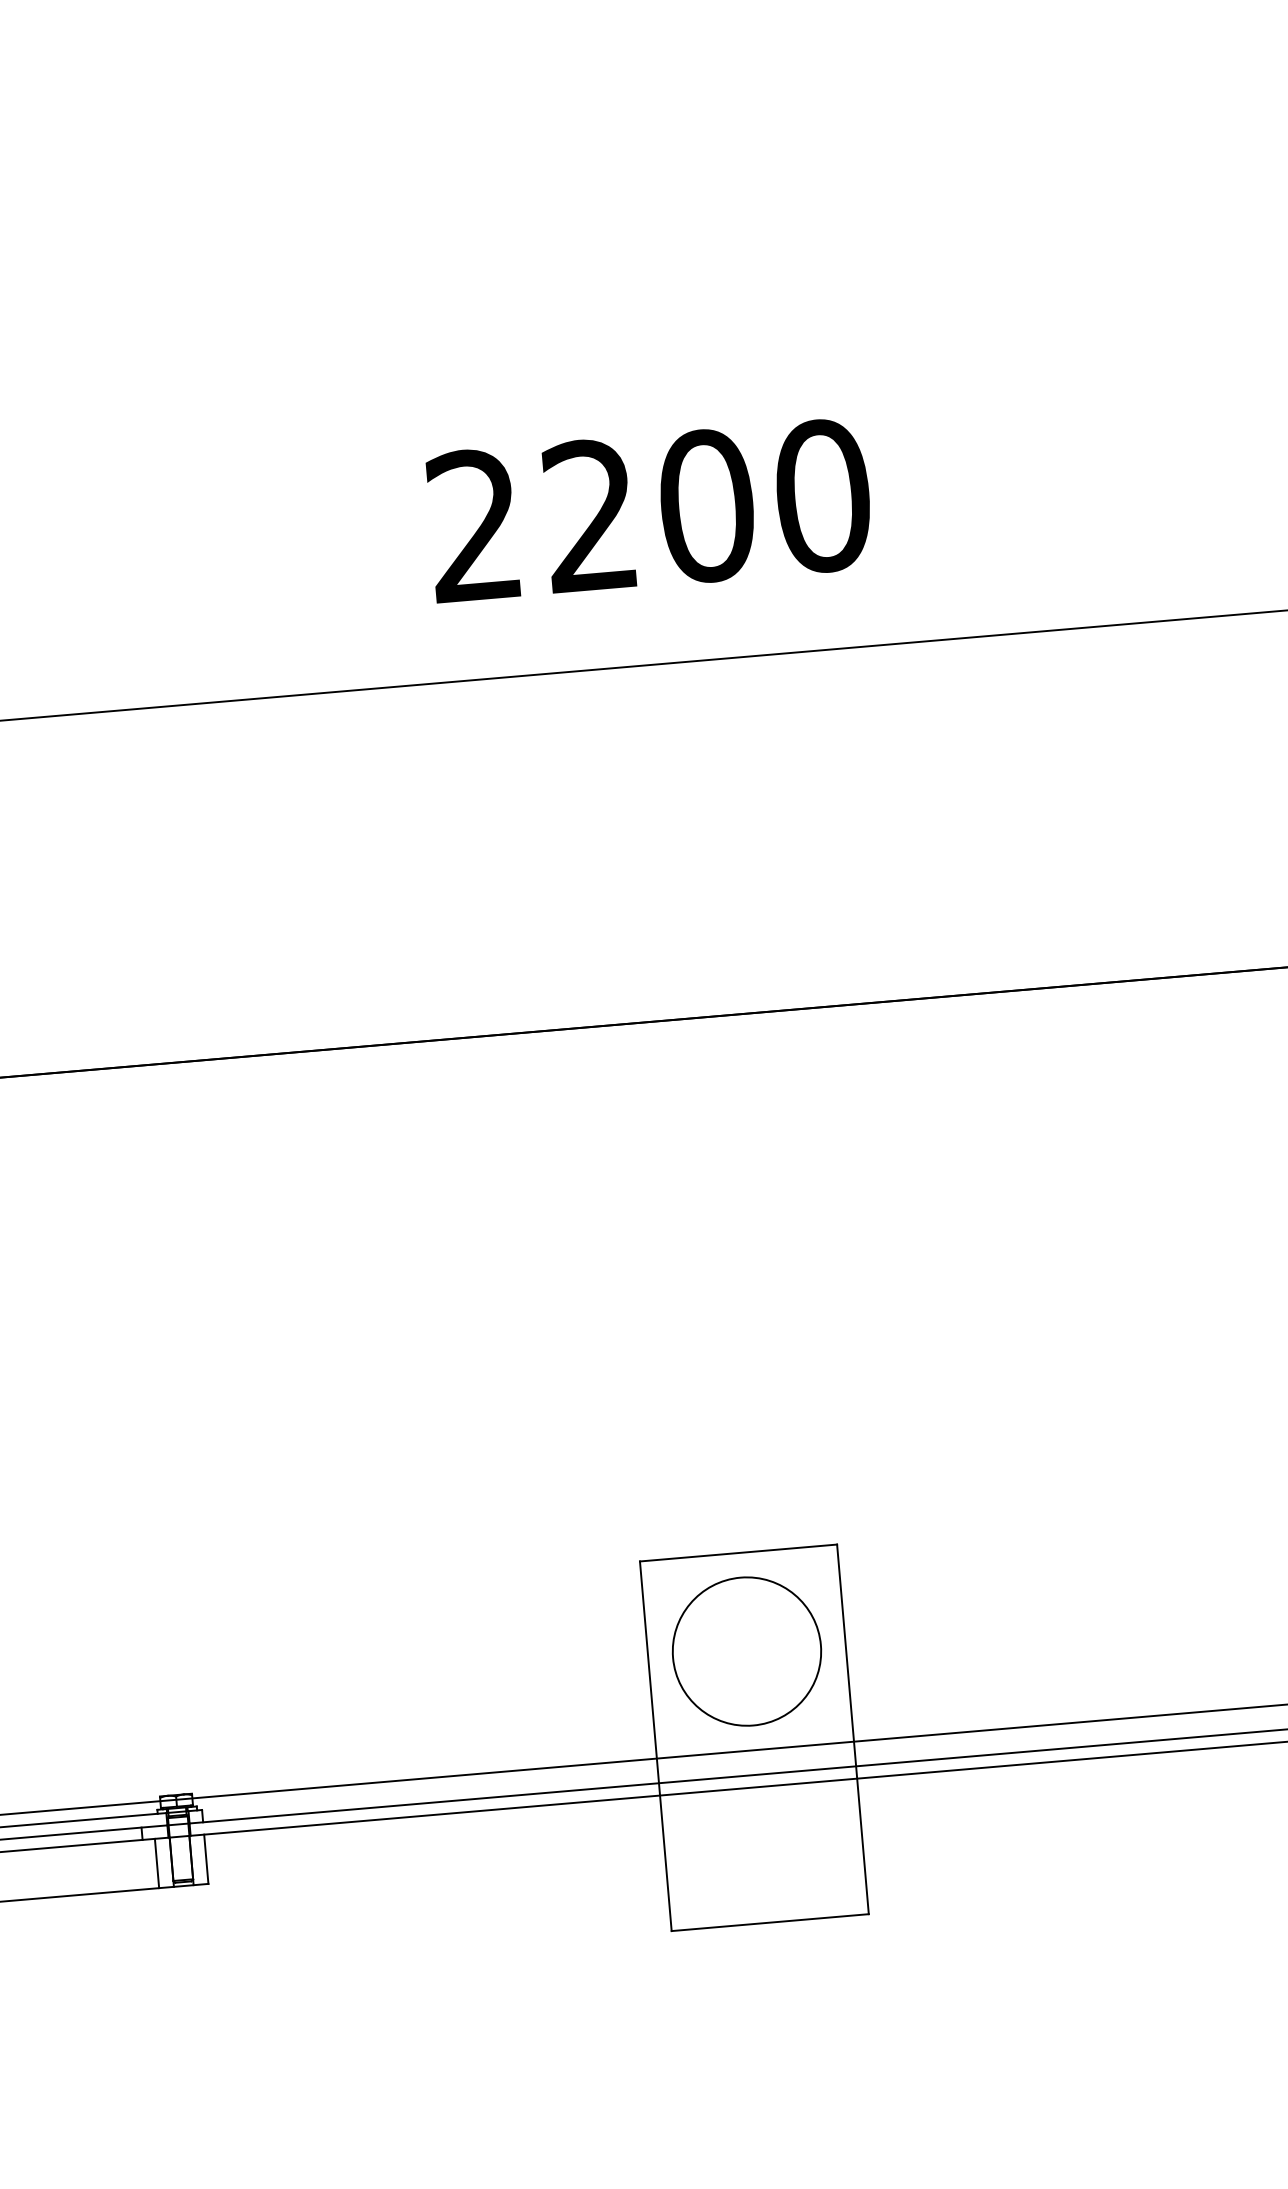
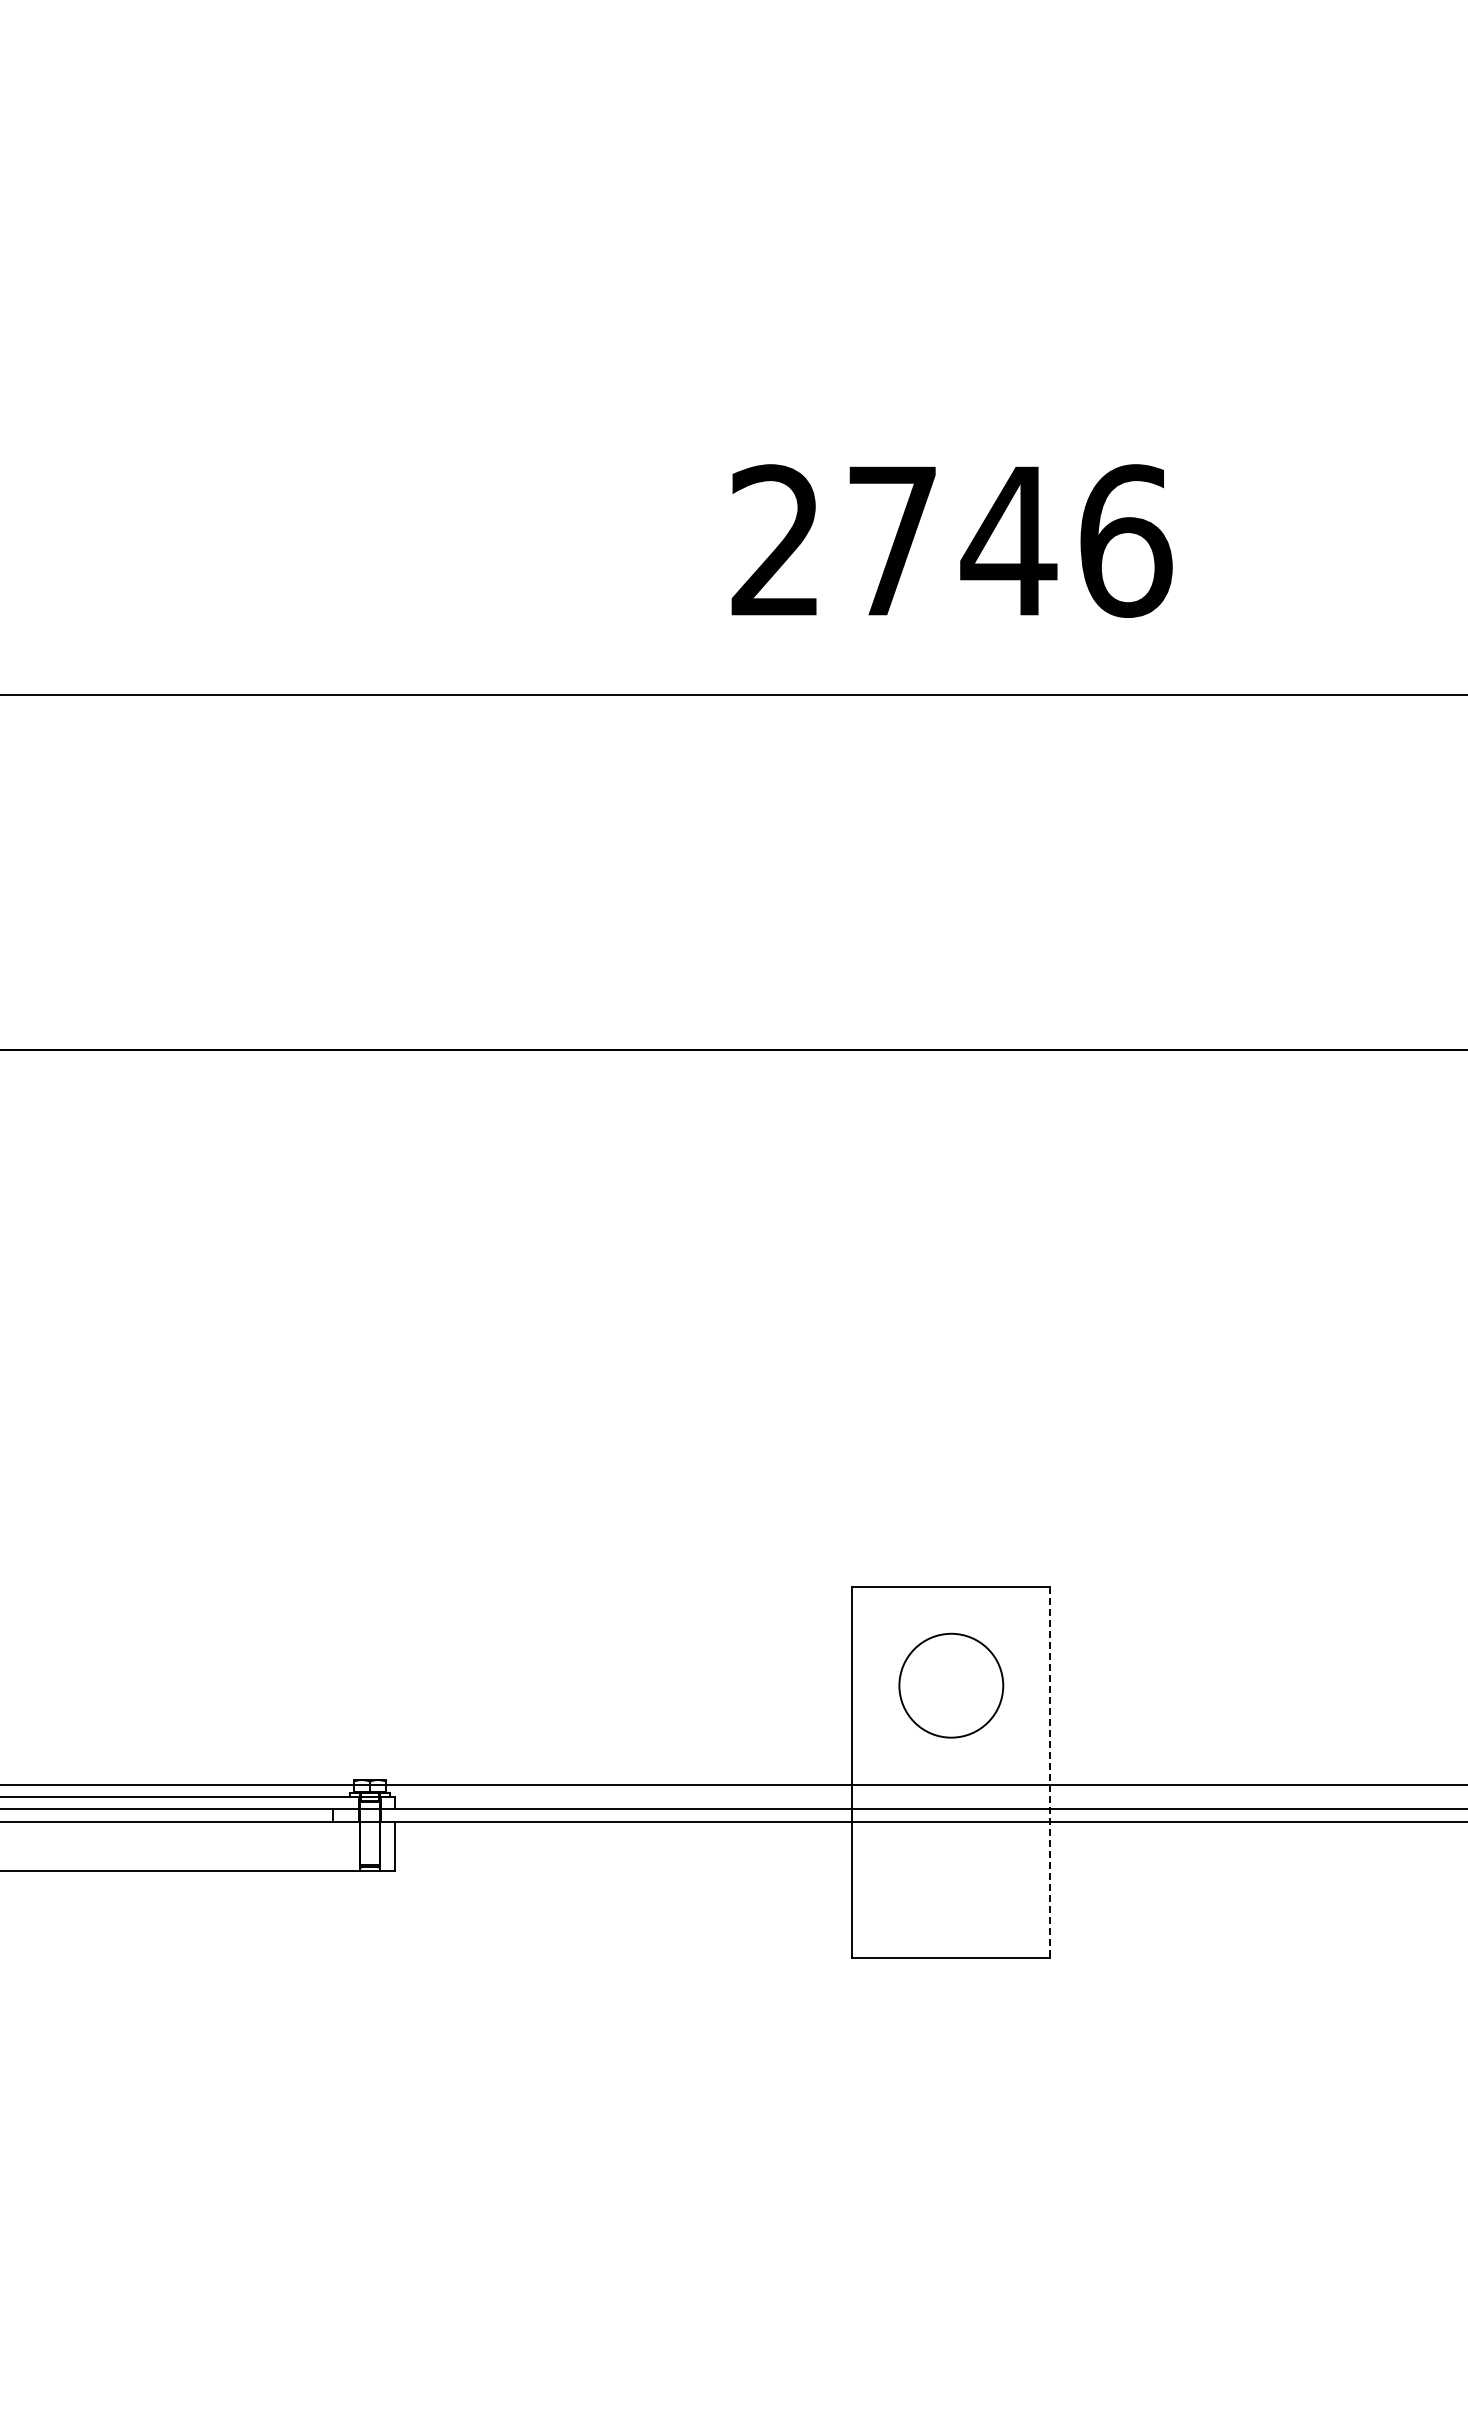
text: (708, 506) -> (1010, 541), 2200 -> 2746
circle: (747, 1651) -> (951, 1685), size x0.7
line: (853, 1729) -> (1050, 1772), solid -> dashed
line: (157, 1863) -> (345, 1846), removed

